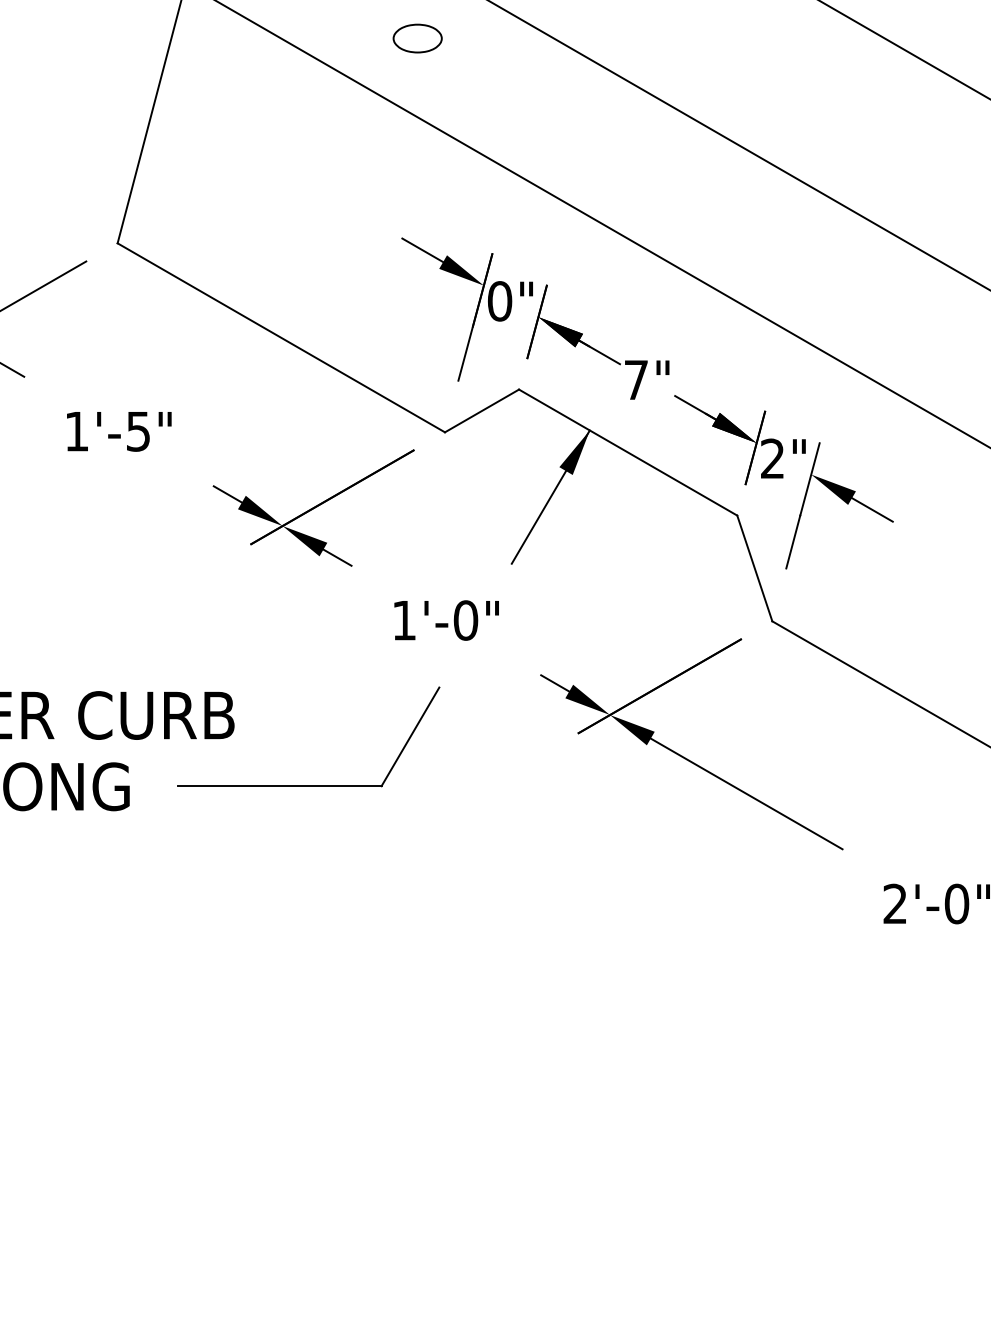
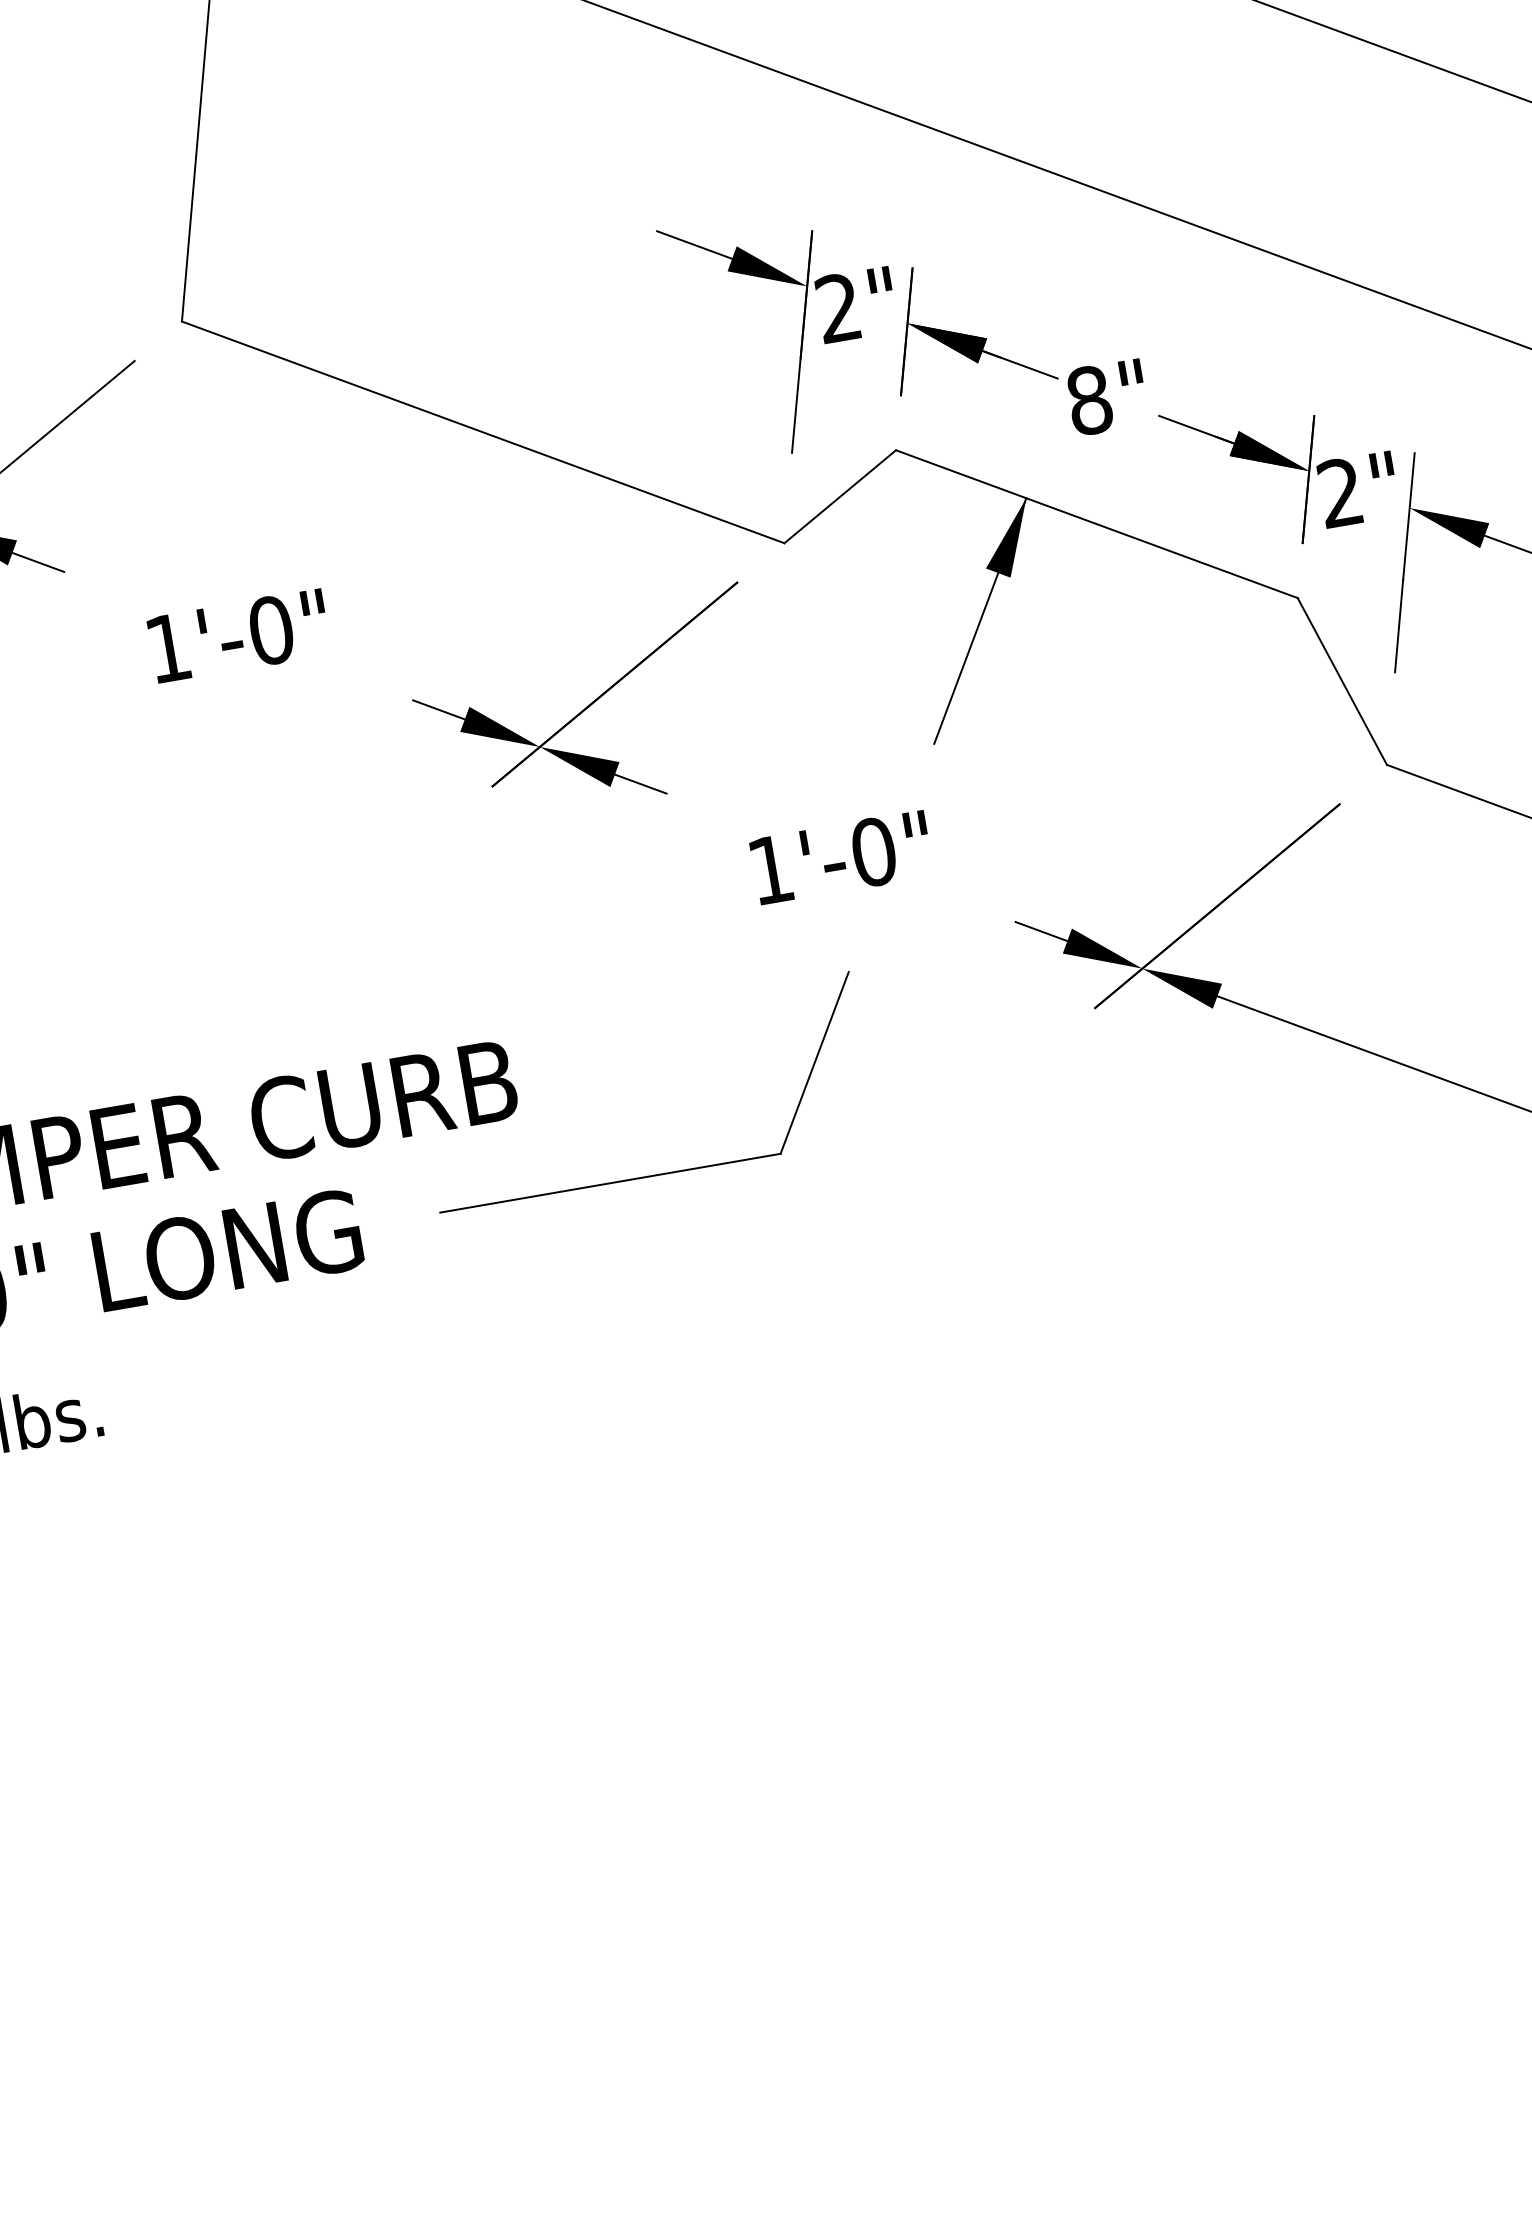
text: (499, 301) -> (837, 308), 0" -> 2"
text: (636, 379) -> (1089, 399), 7" -> 8"
text: (138, 431) -> (271, 630), 1'-5" -> 1'-0"

